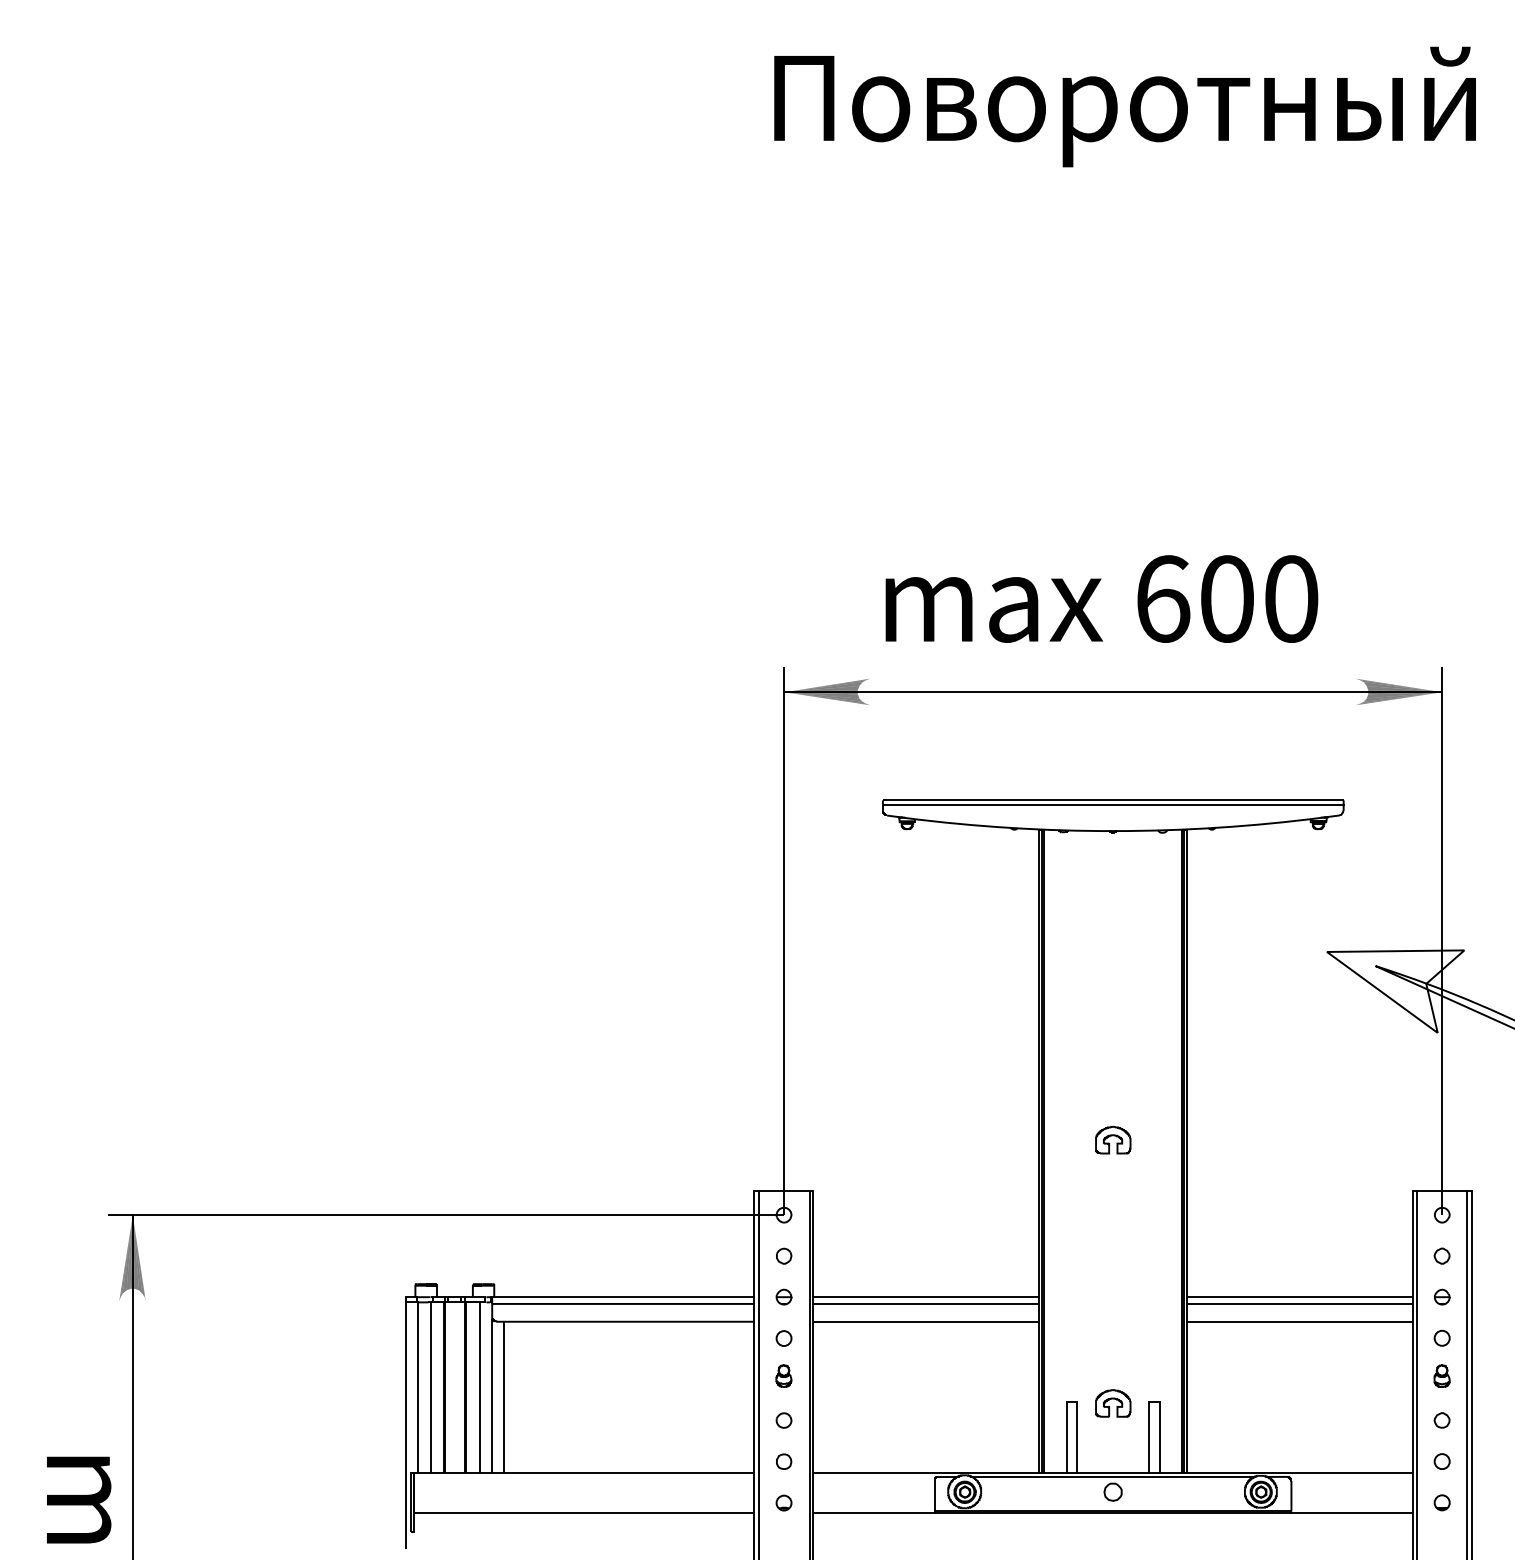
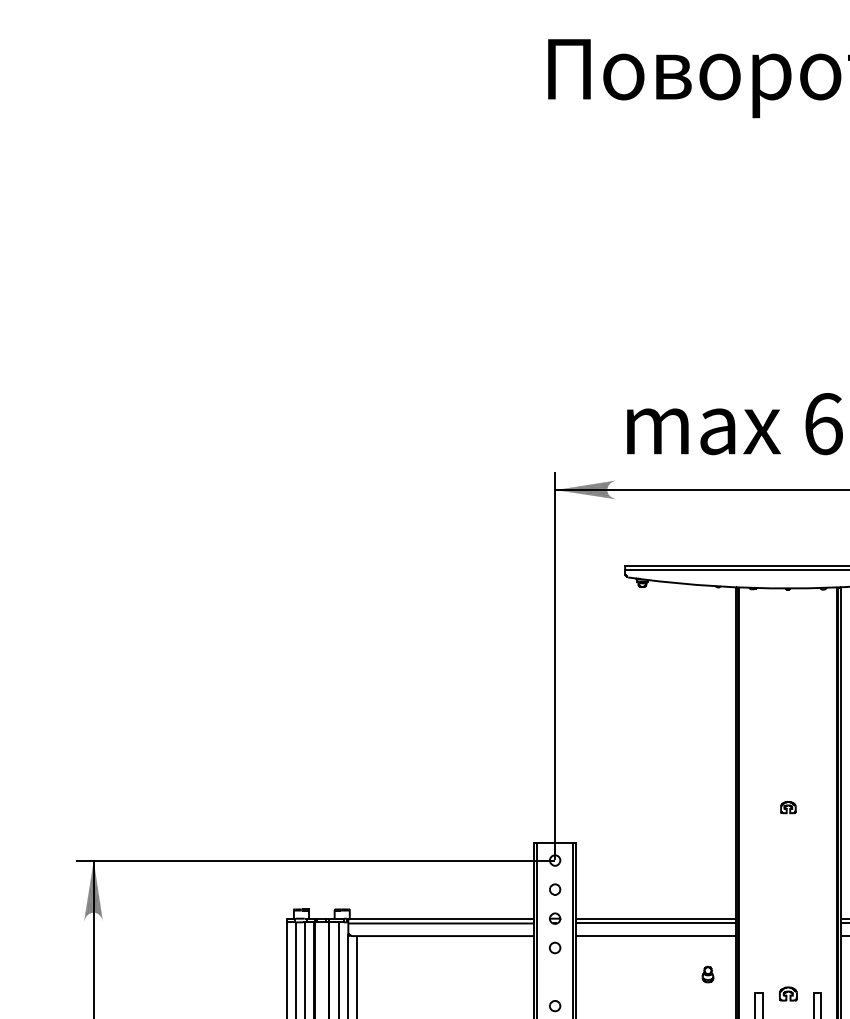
part: (1113, 1140) -> (788, 807), size x0.6
part: (783, 1375) -> (707, 974), moved
part: (1113, 1403) -> (788, 994), size x0.7

